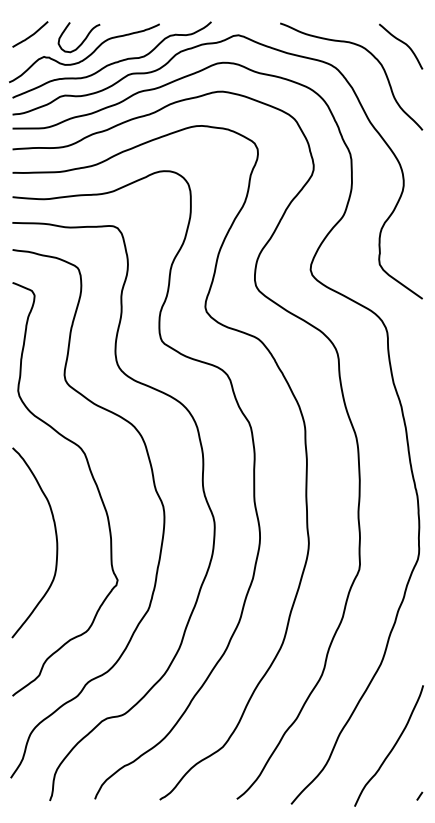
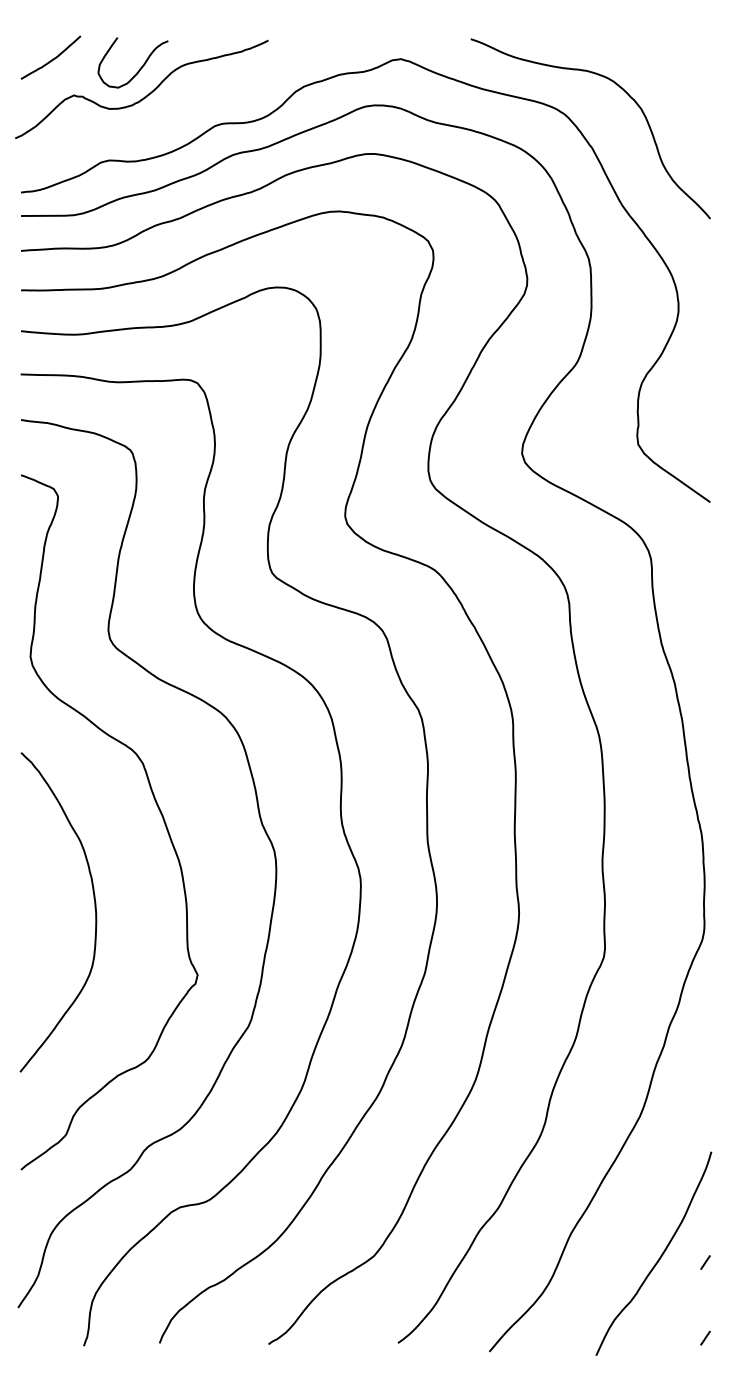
curve: (402, 43) -> (676, 72), removed
curve: (112, 62) -> (189, 104), removed
line: (419, 750) -> (705, 1261), added

